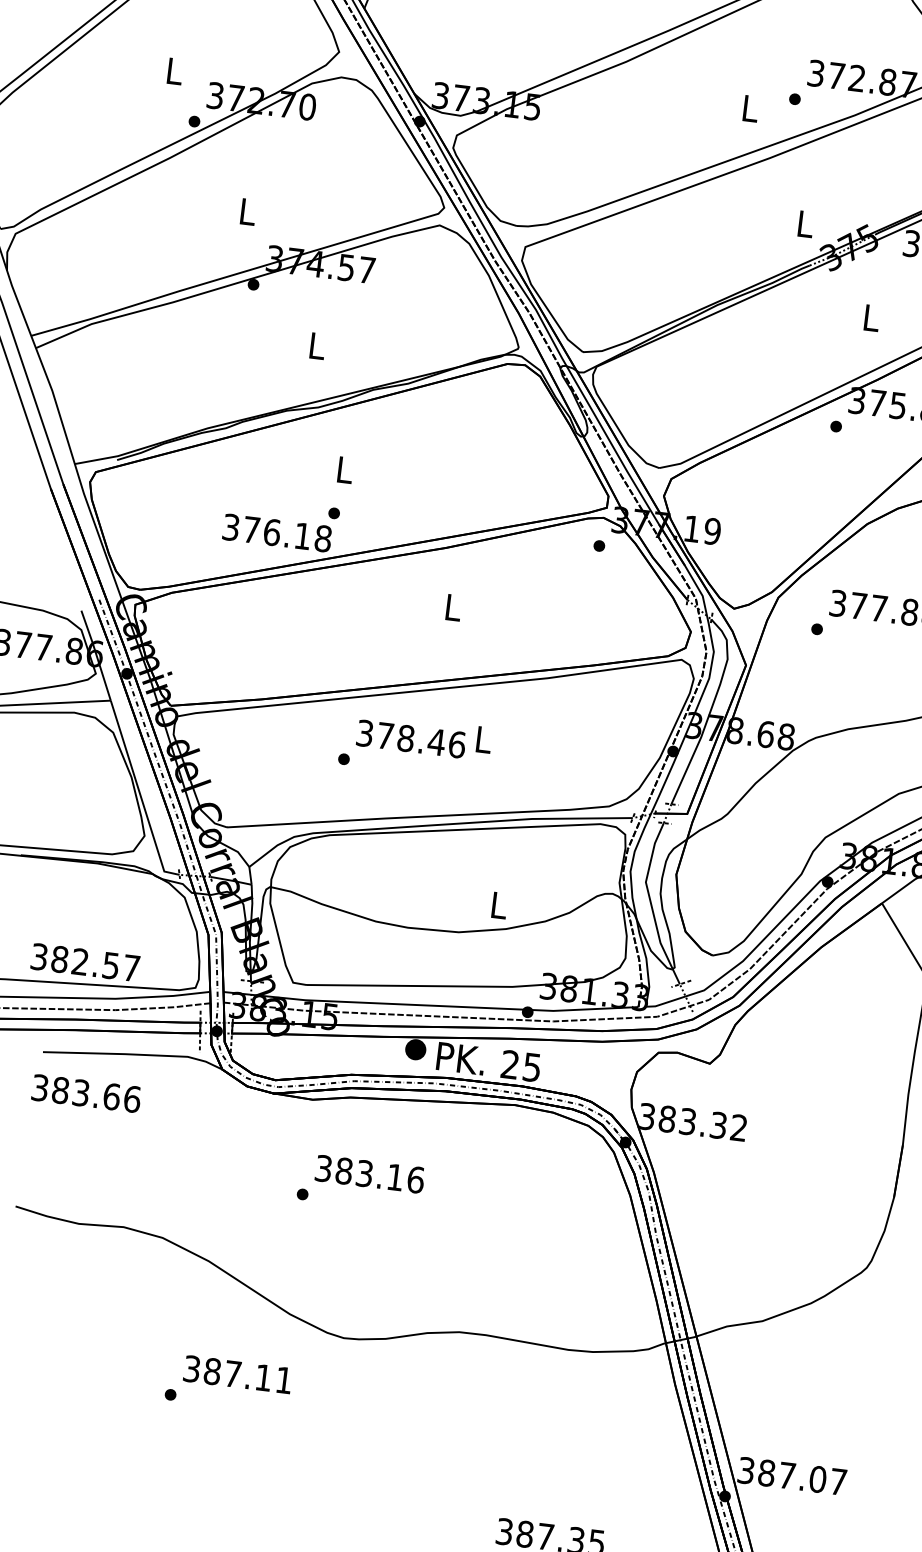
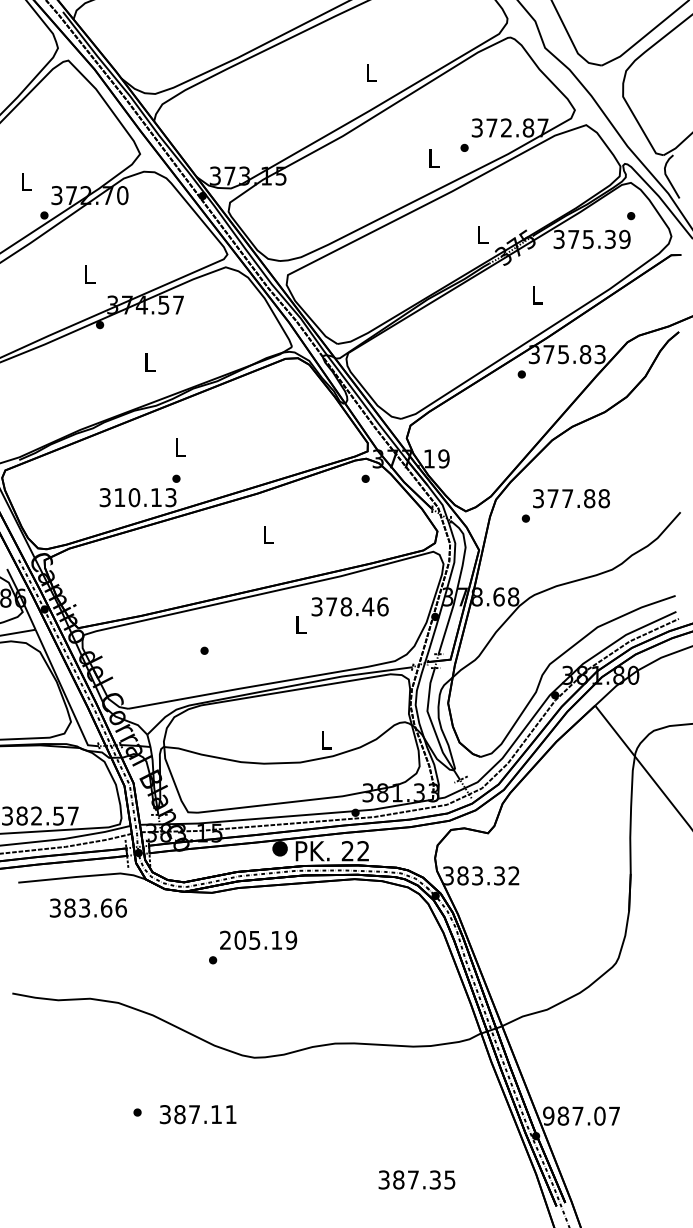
text: (287, 534) -> (145, 497), 376.18 -> 310.13
text: (410, 738) -> (349, 606), moved
text: (532, 1067) -> (363, 851), 25 -> 22
text: (85, 1092) -> (87, 907), moved
text: (369, 1173) -> (258, 939), 383.16 -> 205.19
text: (237, 1374) -> (197, 1114), moved
text: (746, 1469) -> (548, 1115), 387.07 -> 987.07

